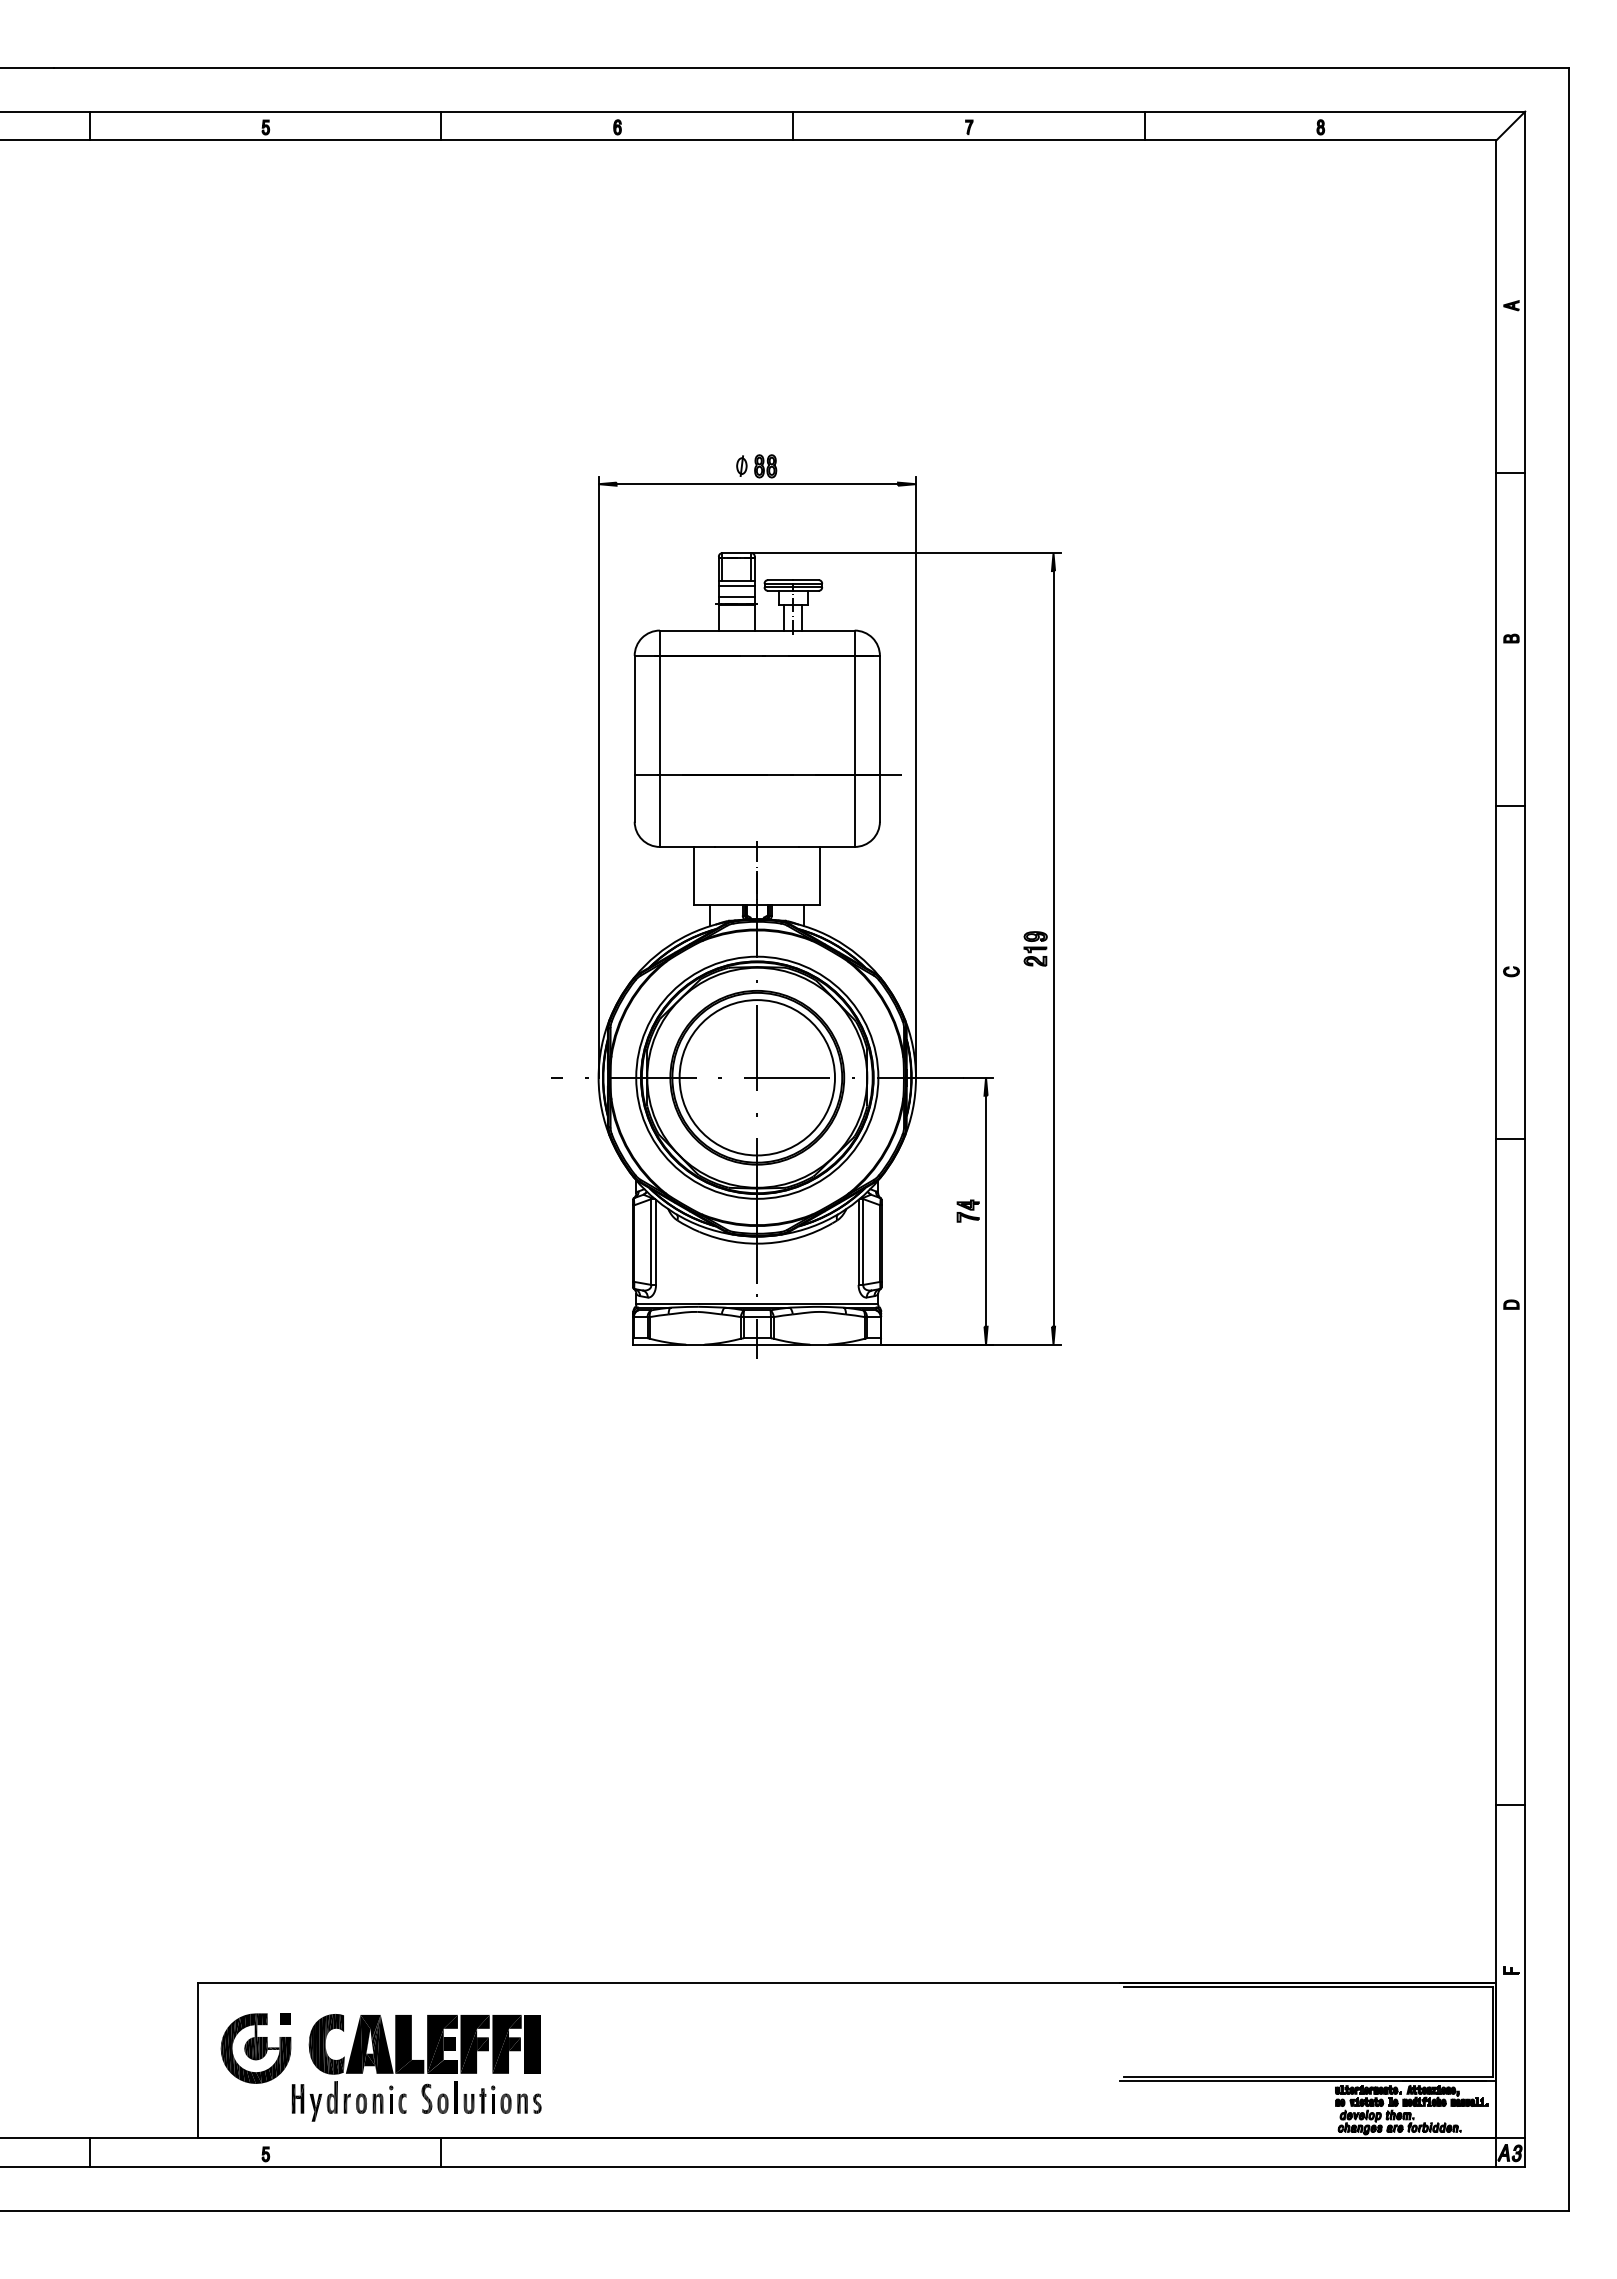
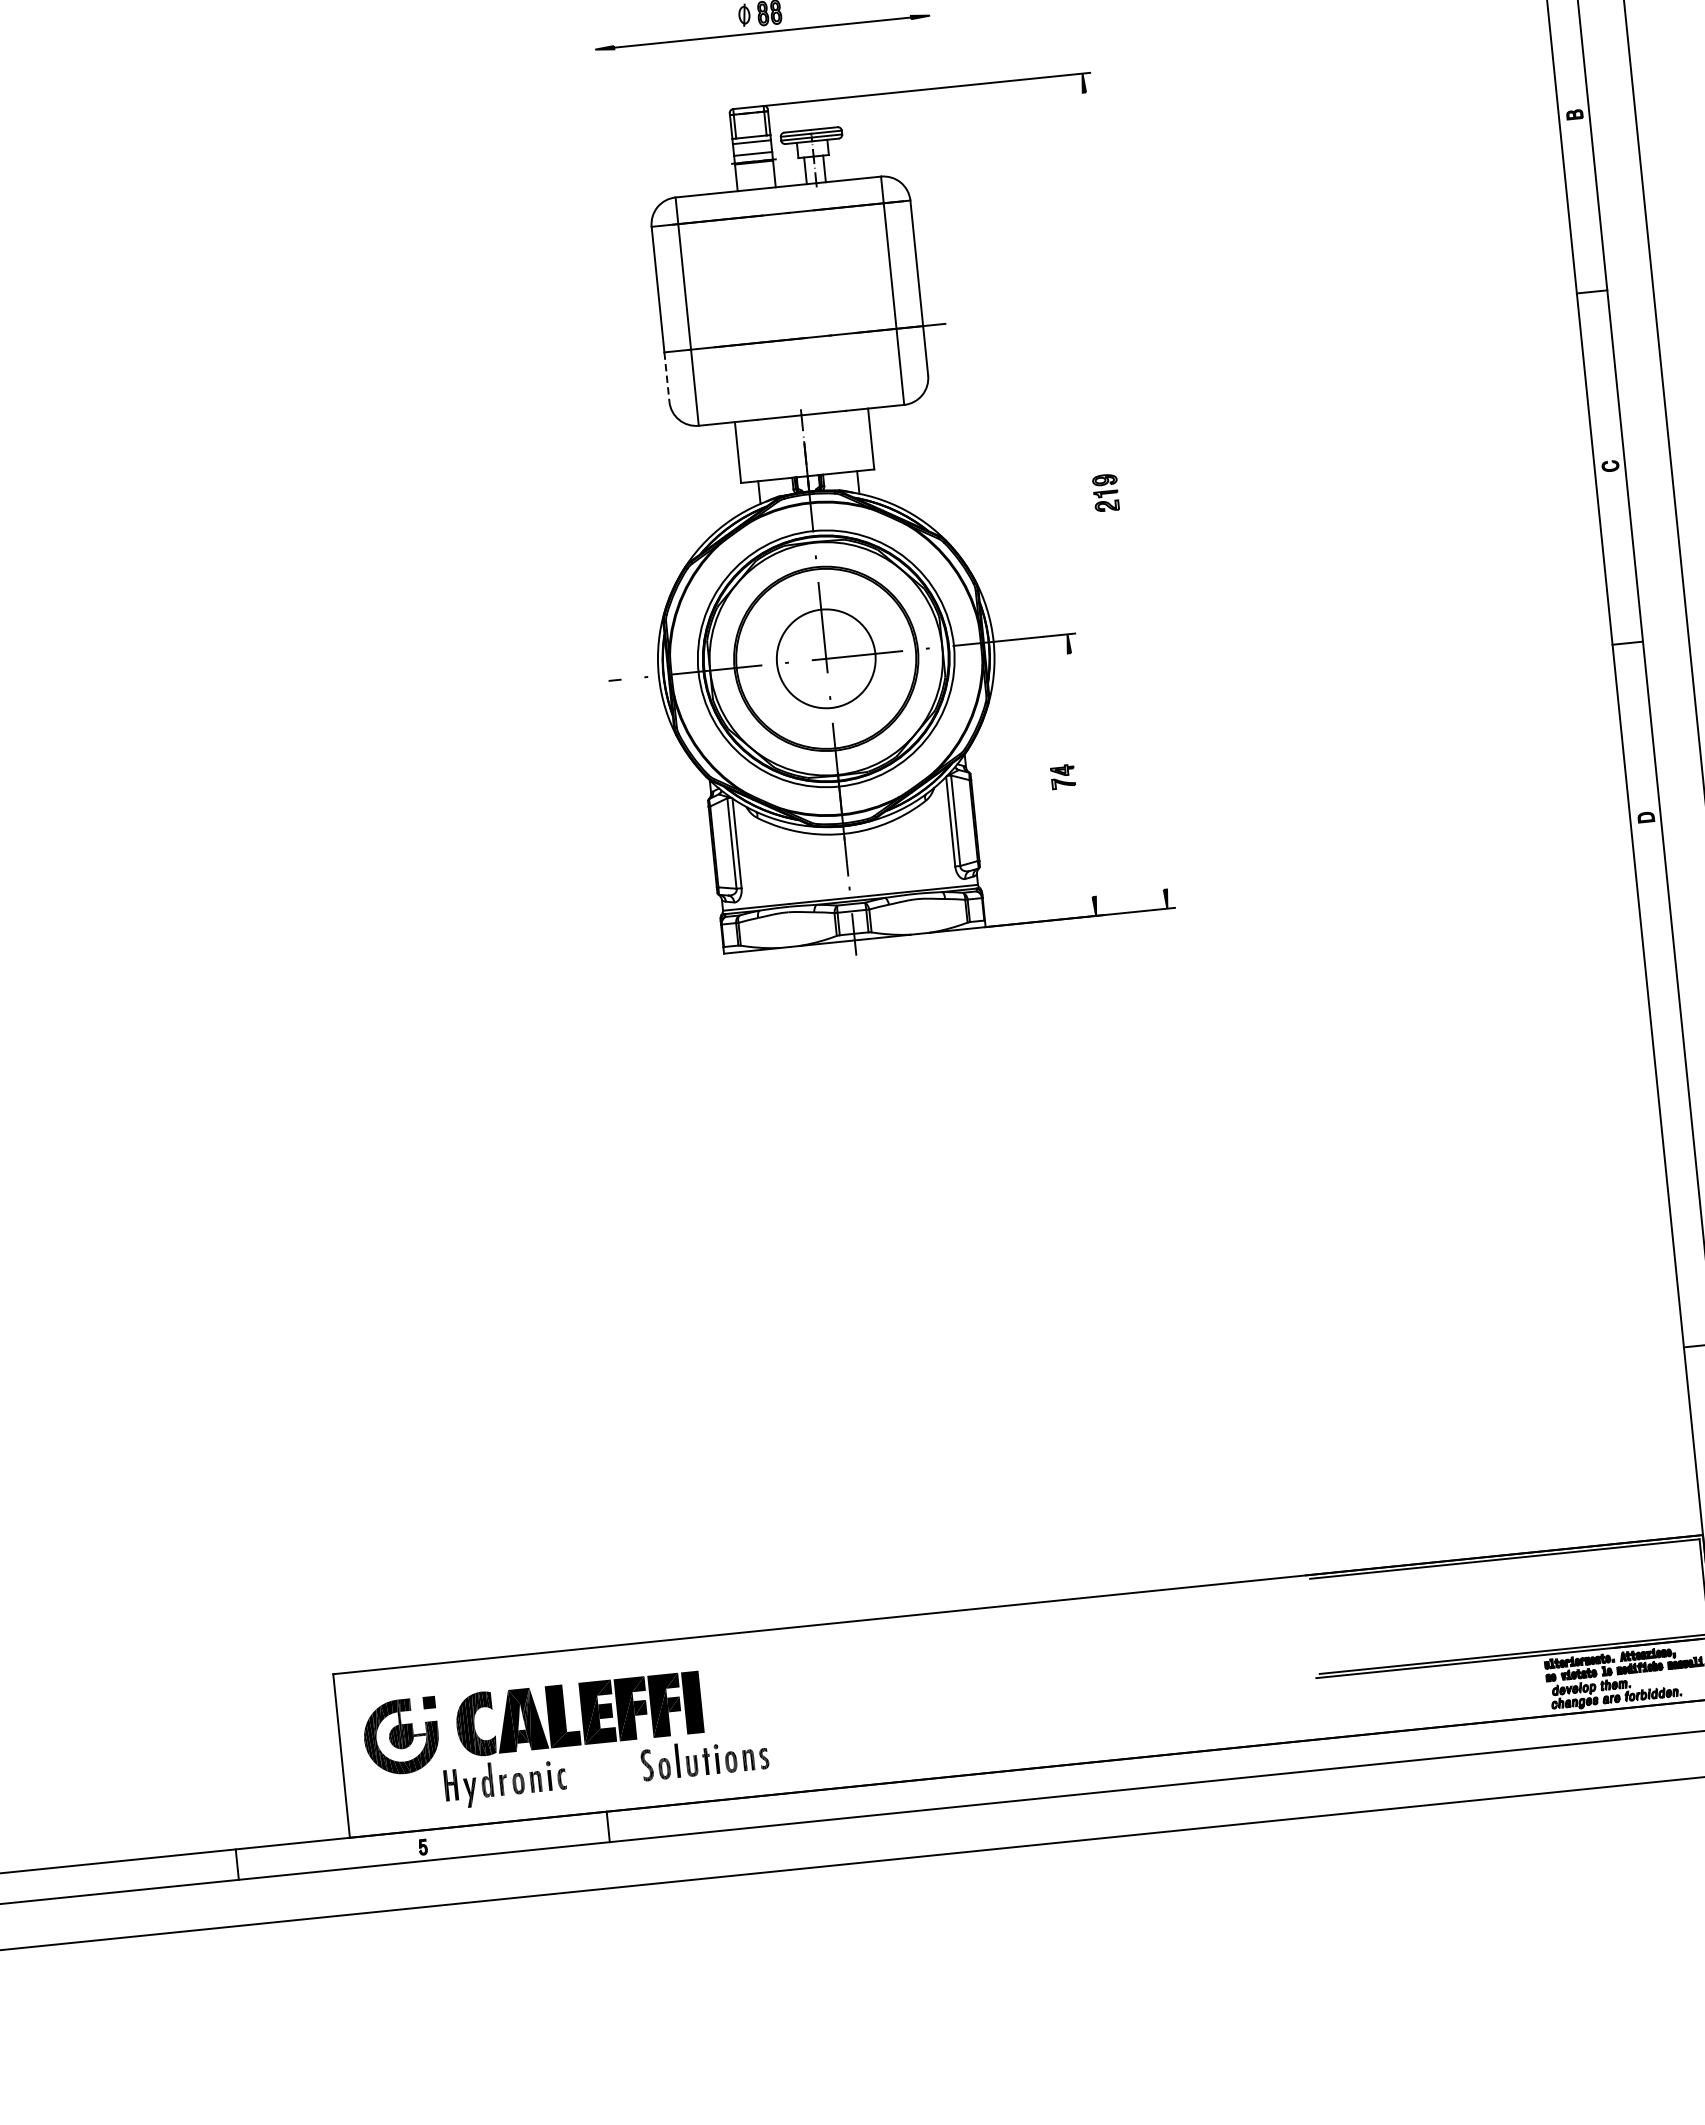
line: (598, 776) -> (626, 358), removed
line: (915, 776) -> (960, 324), removed
line: (634, 798) -> (666, 377), solid -> dashed
line: (1053, 948) -> (1124, 490), removed
circle: (757, 1077) -> (826, 658), size x0.6
line: (986, 1210) -> (1082, 774), removed
part: (481, 2097) -> (704, 1758), moved

